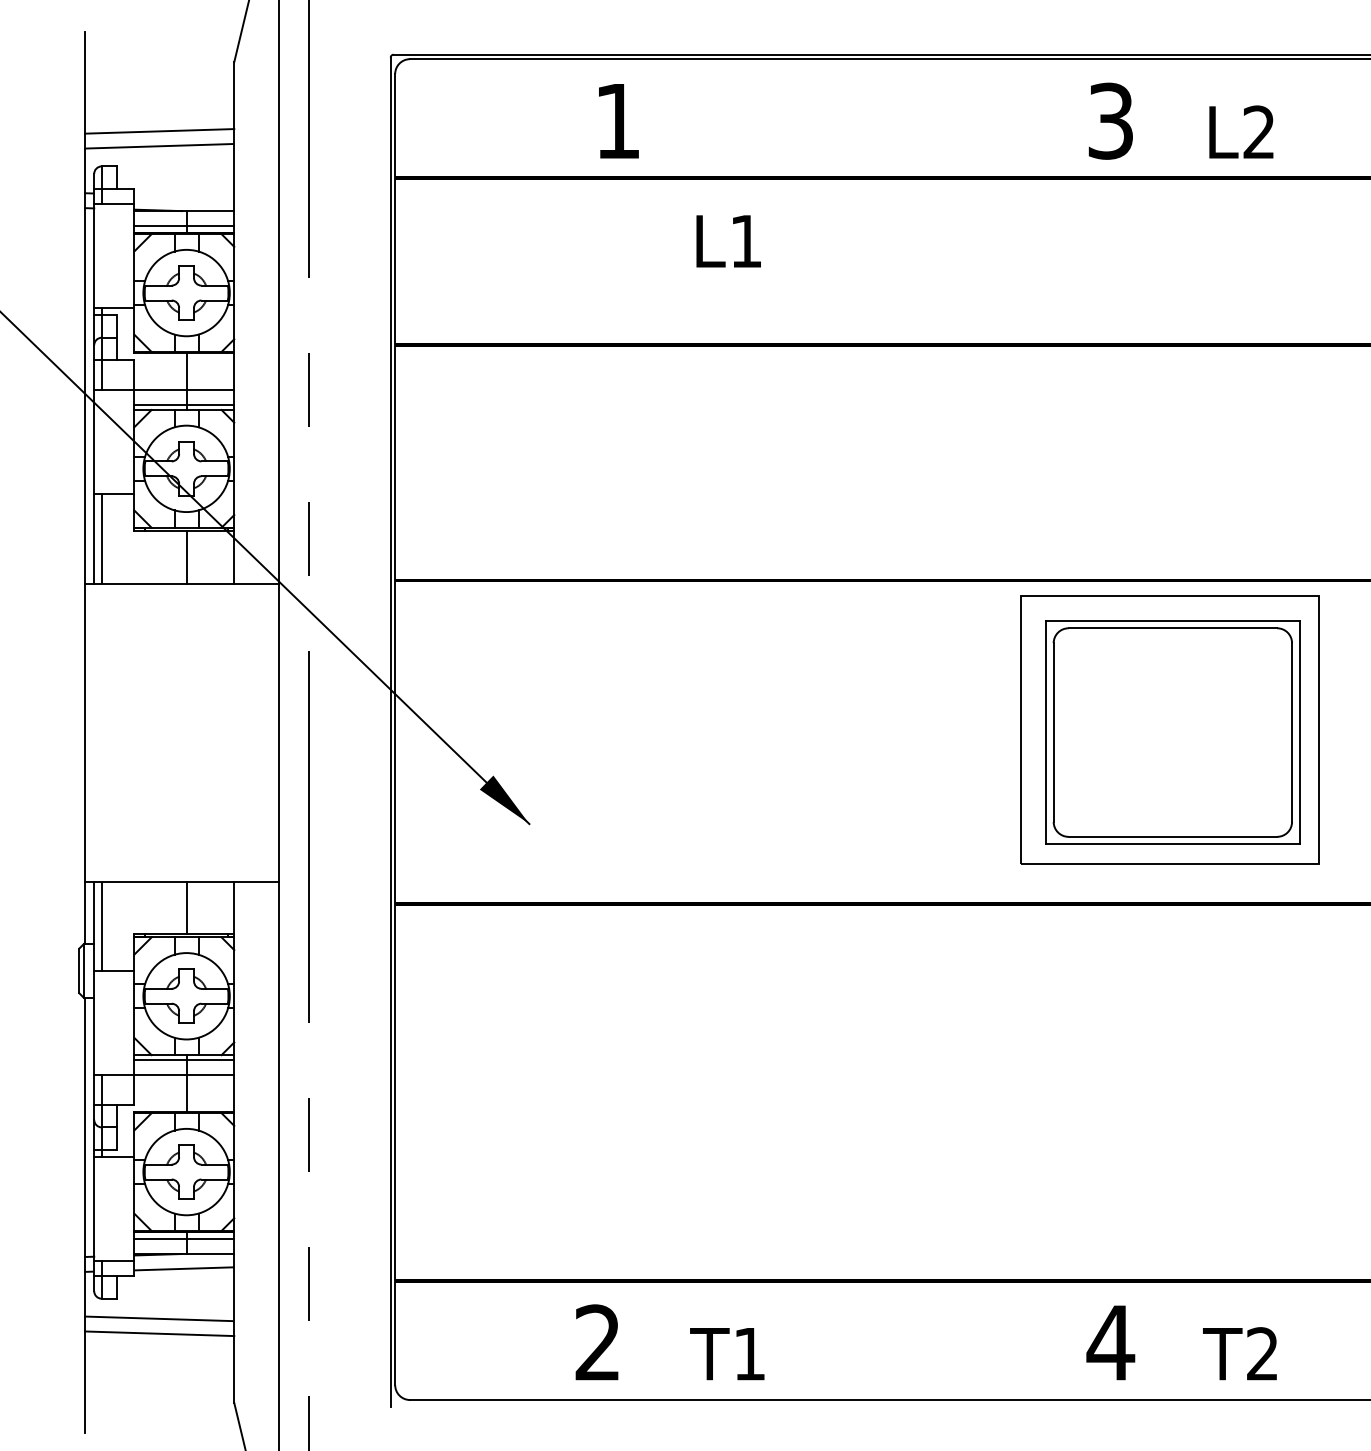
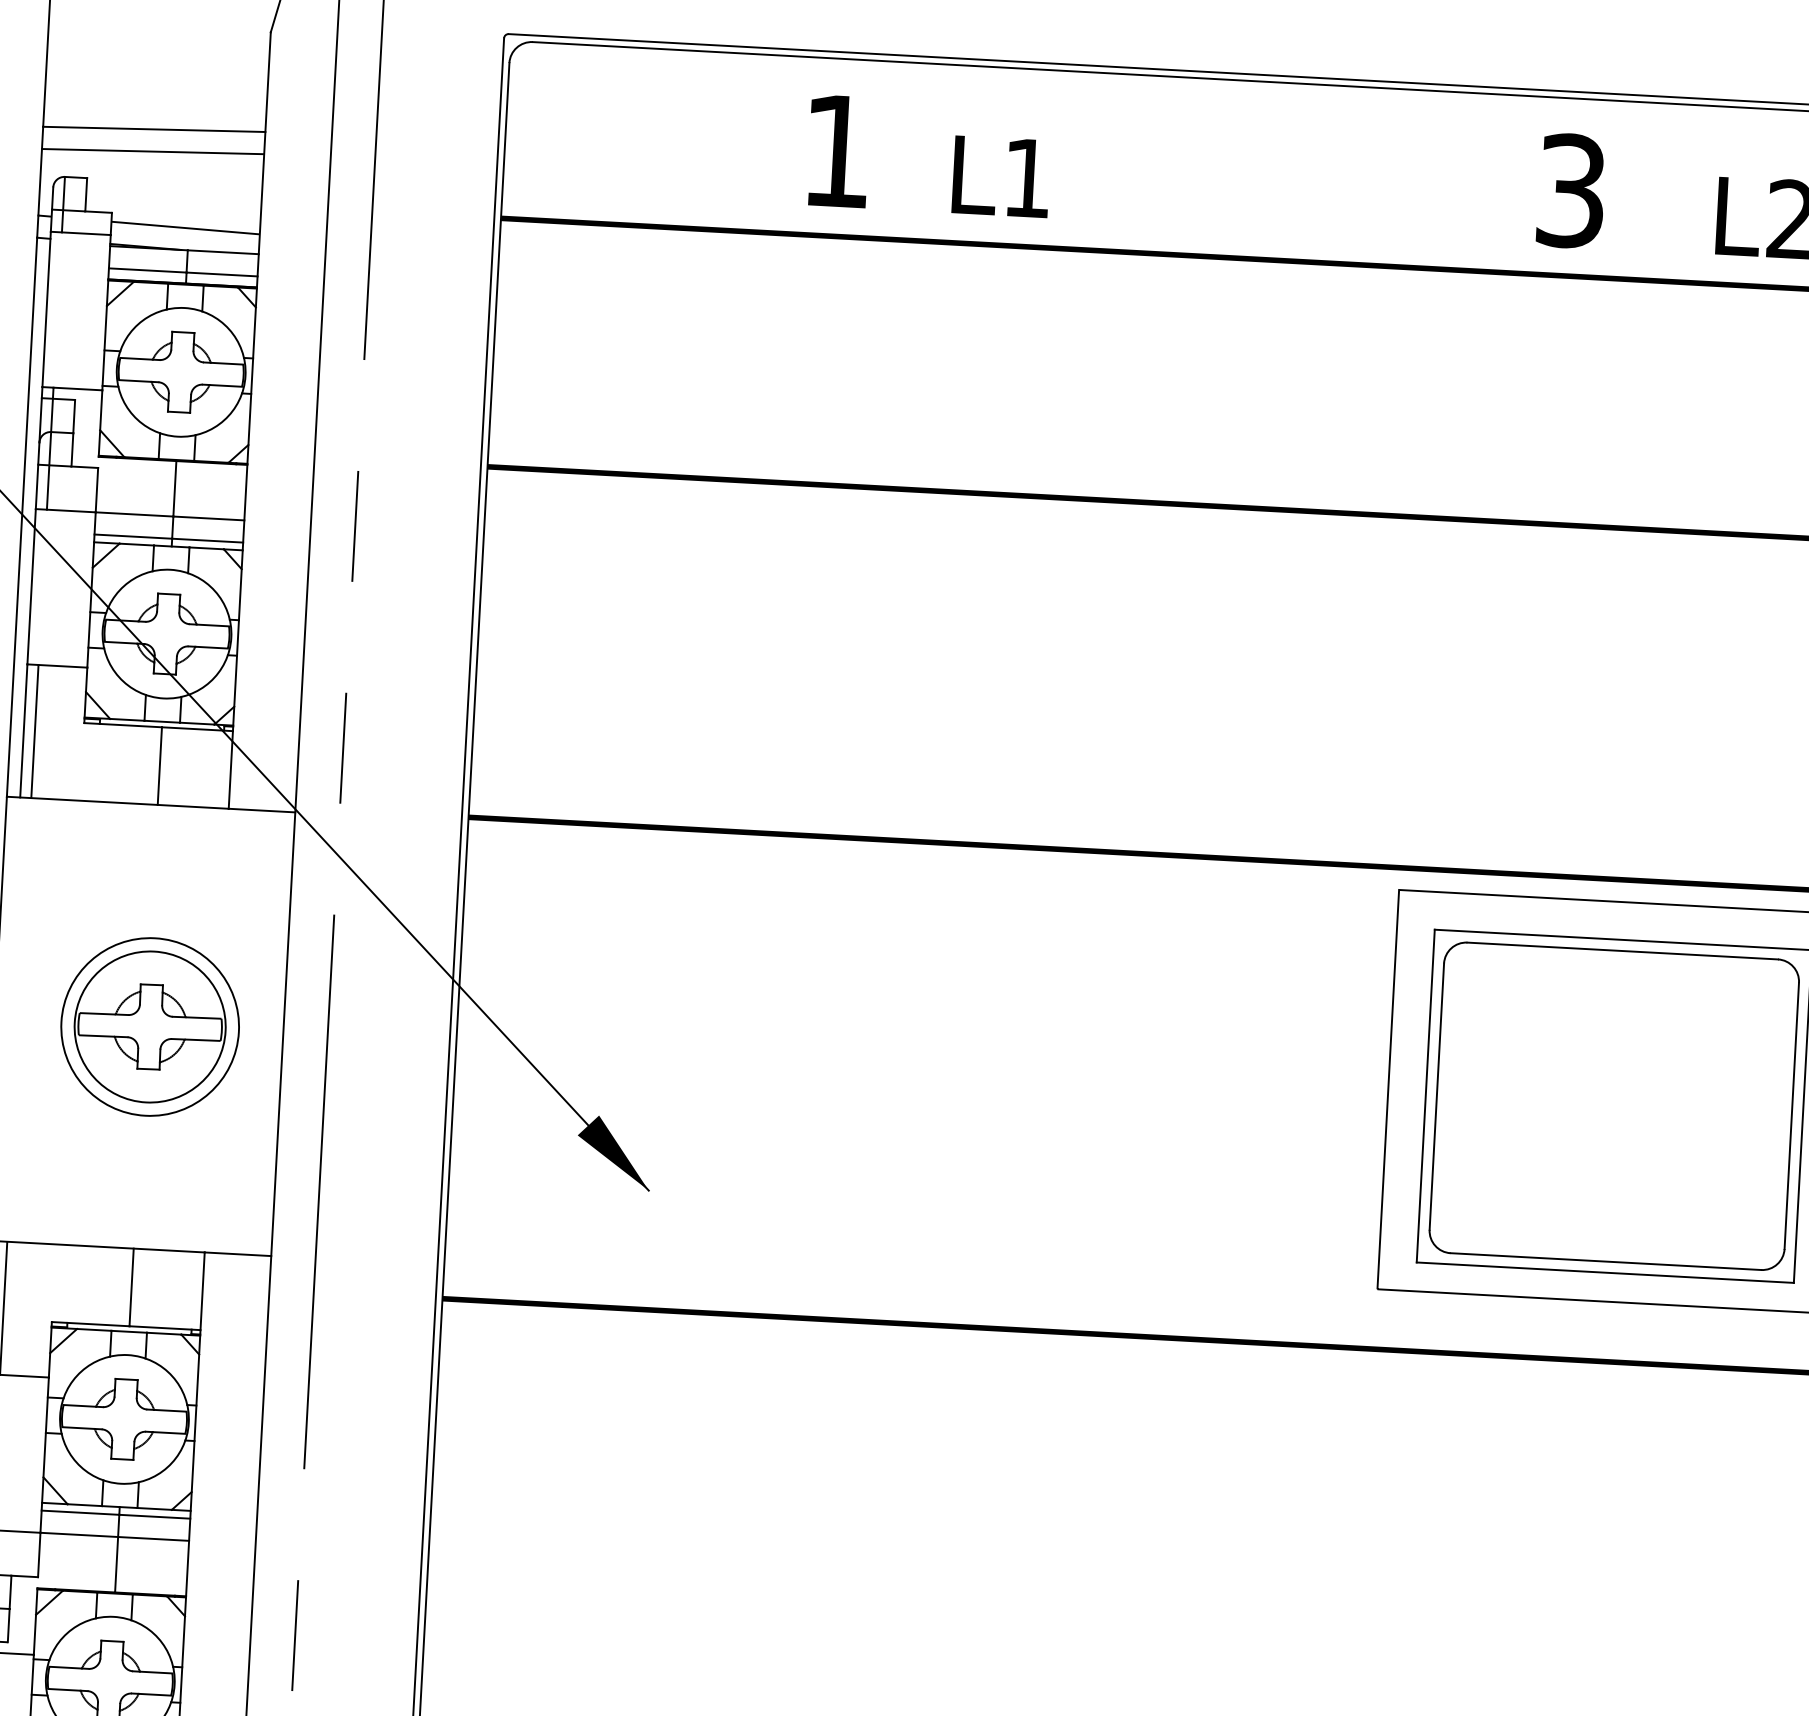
line: (184, 195) -> (185, 226), added
text: (728, 241) -> (1001, 176), moved
part: (189, 732) -> (150, 1026), added

